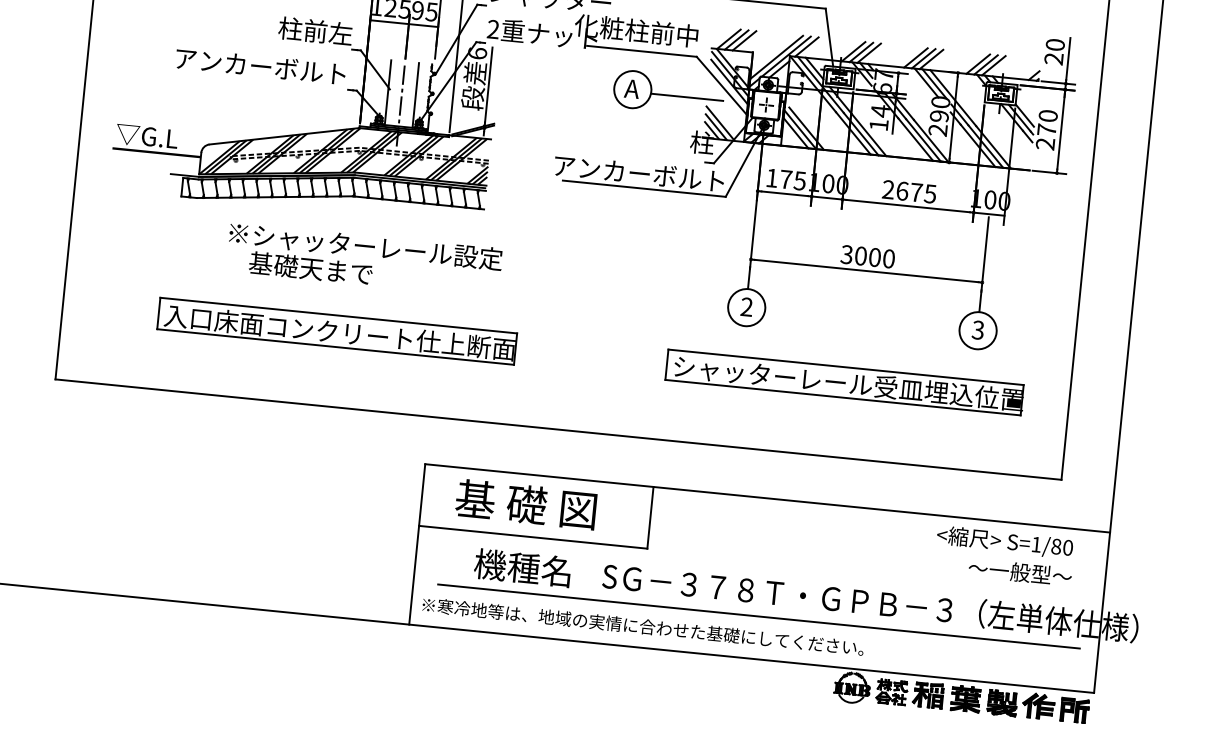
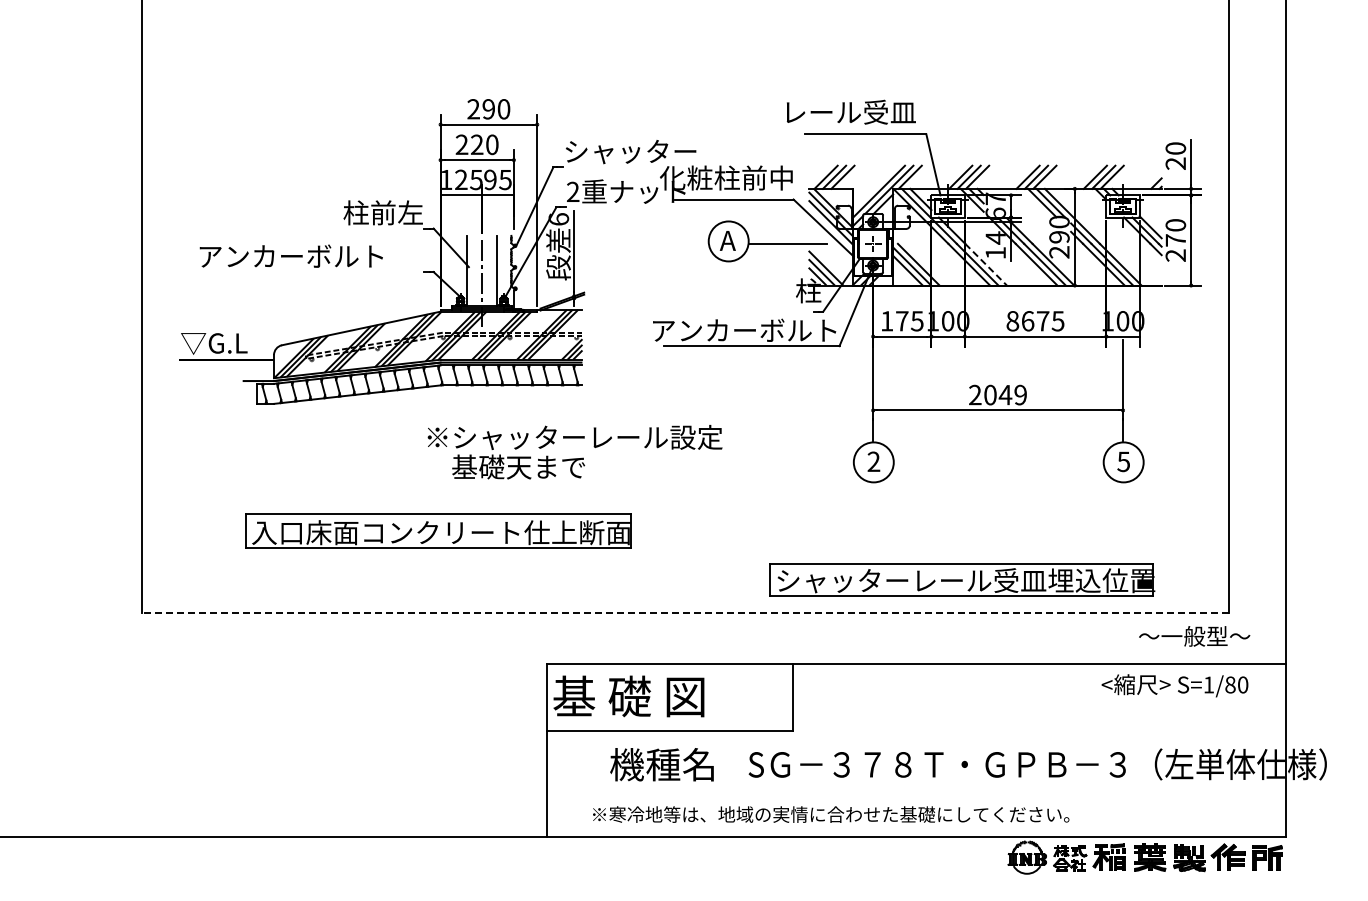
text: (260, 65) -> (290, 255), moved
line: (869, 135) -> (986, 265), solid -> dashed
text: (888, 189) -> (1012, 321), 2675 -> 8675
text: (867, 256) -> (997, 394), 3000 -> 2049
text: (364, 260) -> (574, 452), moved
text: (978, 329) -> (1123, 461), 3 -> 5
part: (845, 382) -> (962, 579), moved
line: (558, 429) -> (685, 612), solid -> dashed
text: (525, 504) -> (628, 696), moved
text: (1020, 572) -> (1194, 636), moved
line: (758, 616) -> (919, 791), removed
text: (643, 626) -> (831, 814), moved

